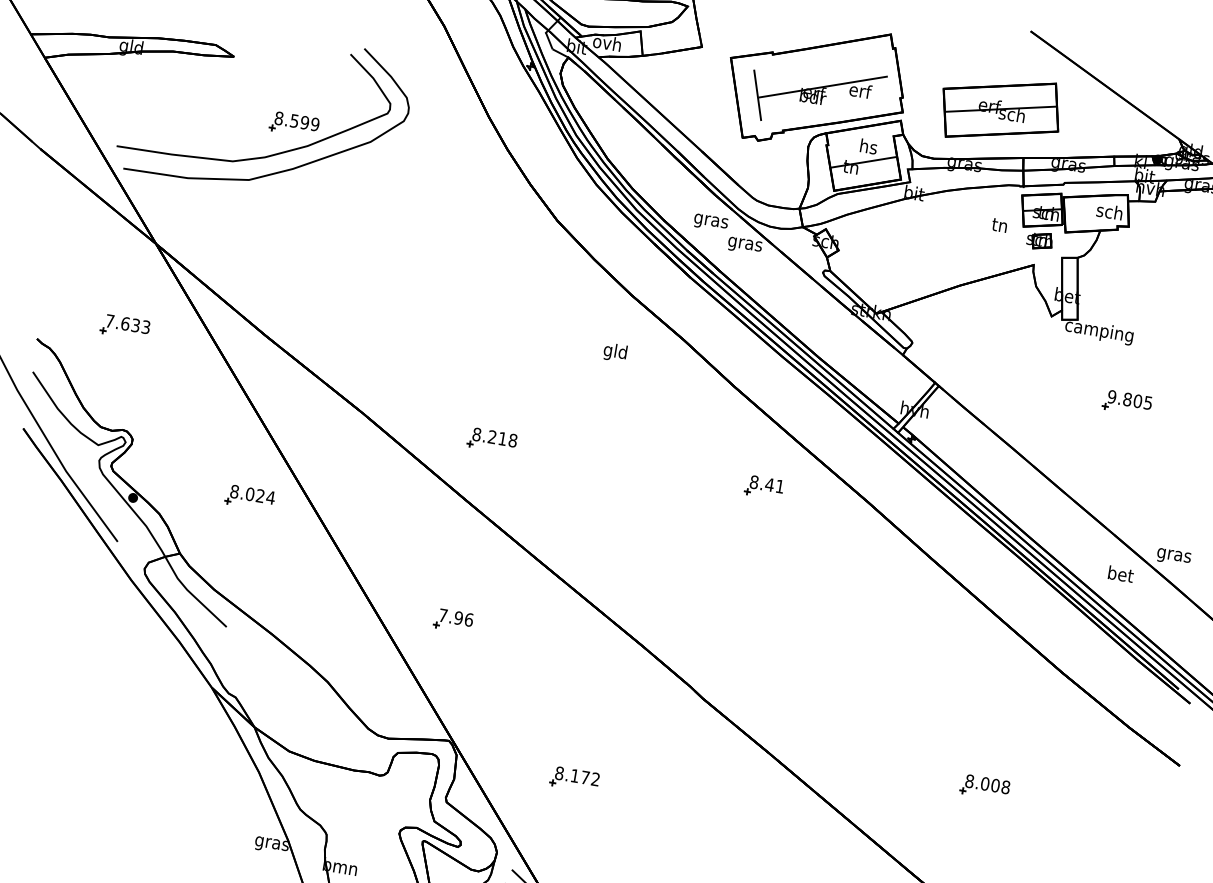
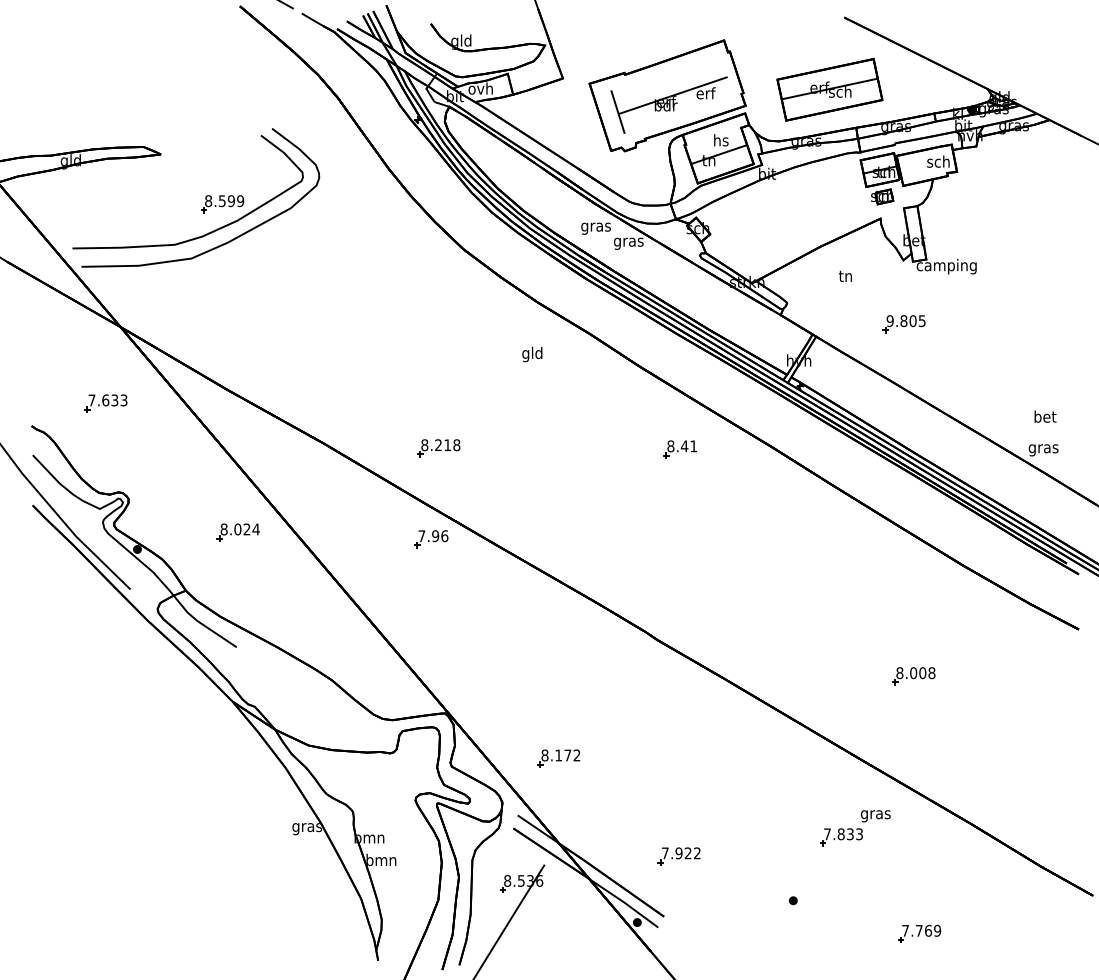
text: (999, 224) -> (845, 275), moved
part: (1126, 403) -> (903, 324), moved
text: (1121, 574) -> (1045, 416), moved
part: (453, 621) -> (431, 539), moved
part: (574, 779) -> (558, 758), moved

